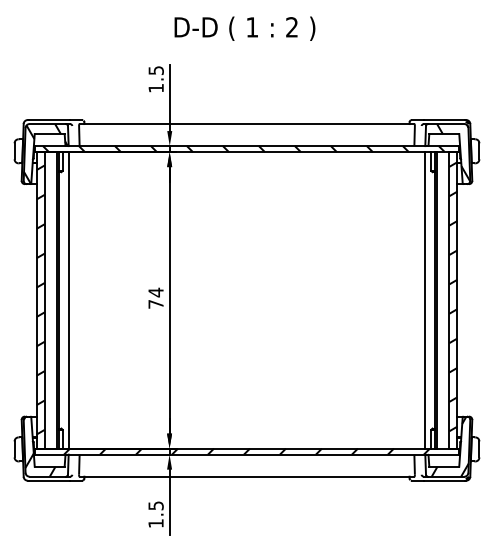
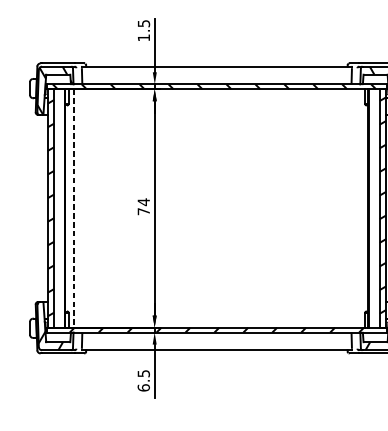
line: (68, 300) -> (73, 208), solid -> dashed
line: (425, 300) -> (360, 208), removed
text: (155, 523) -> (143, 387), 1.5 -> 6.5

